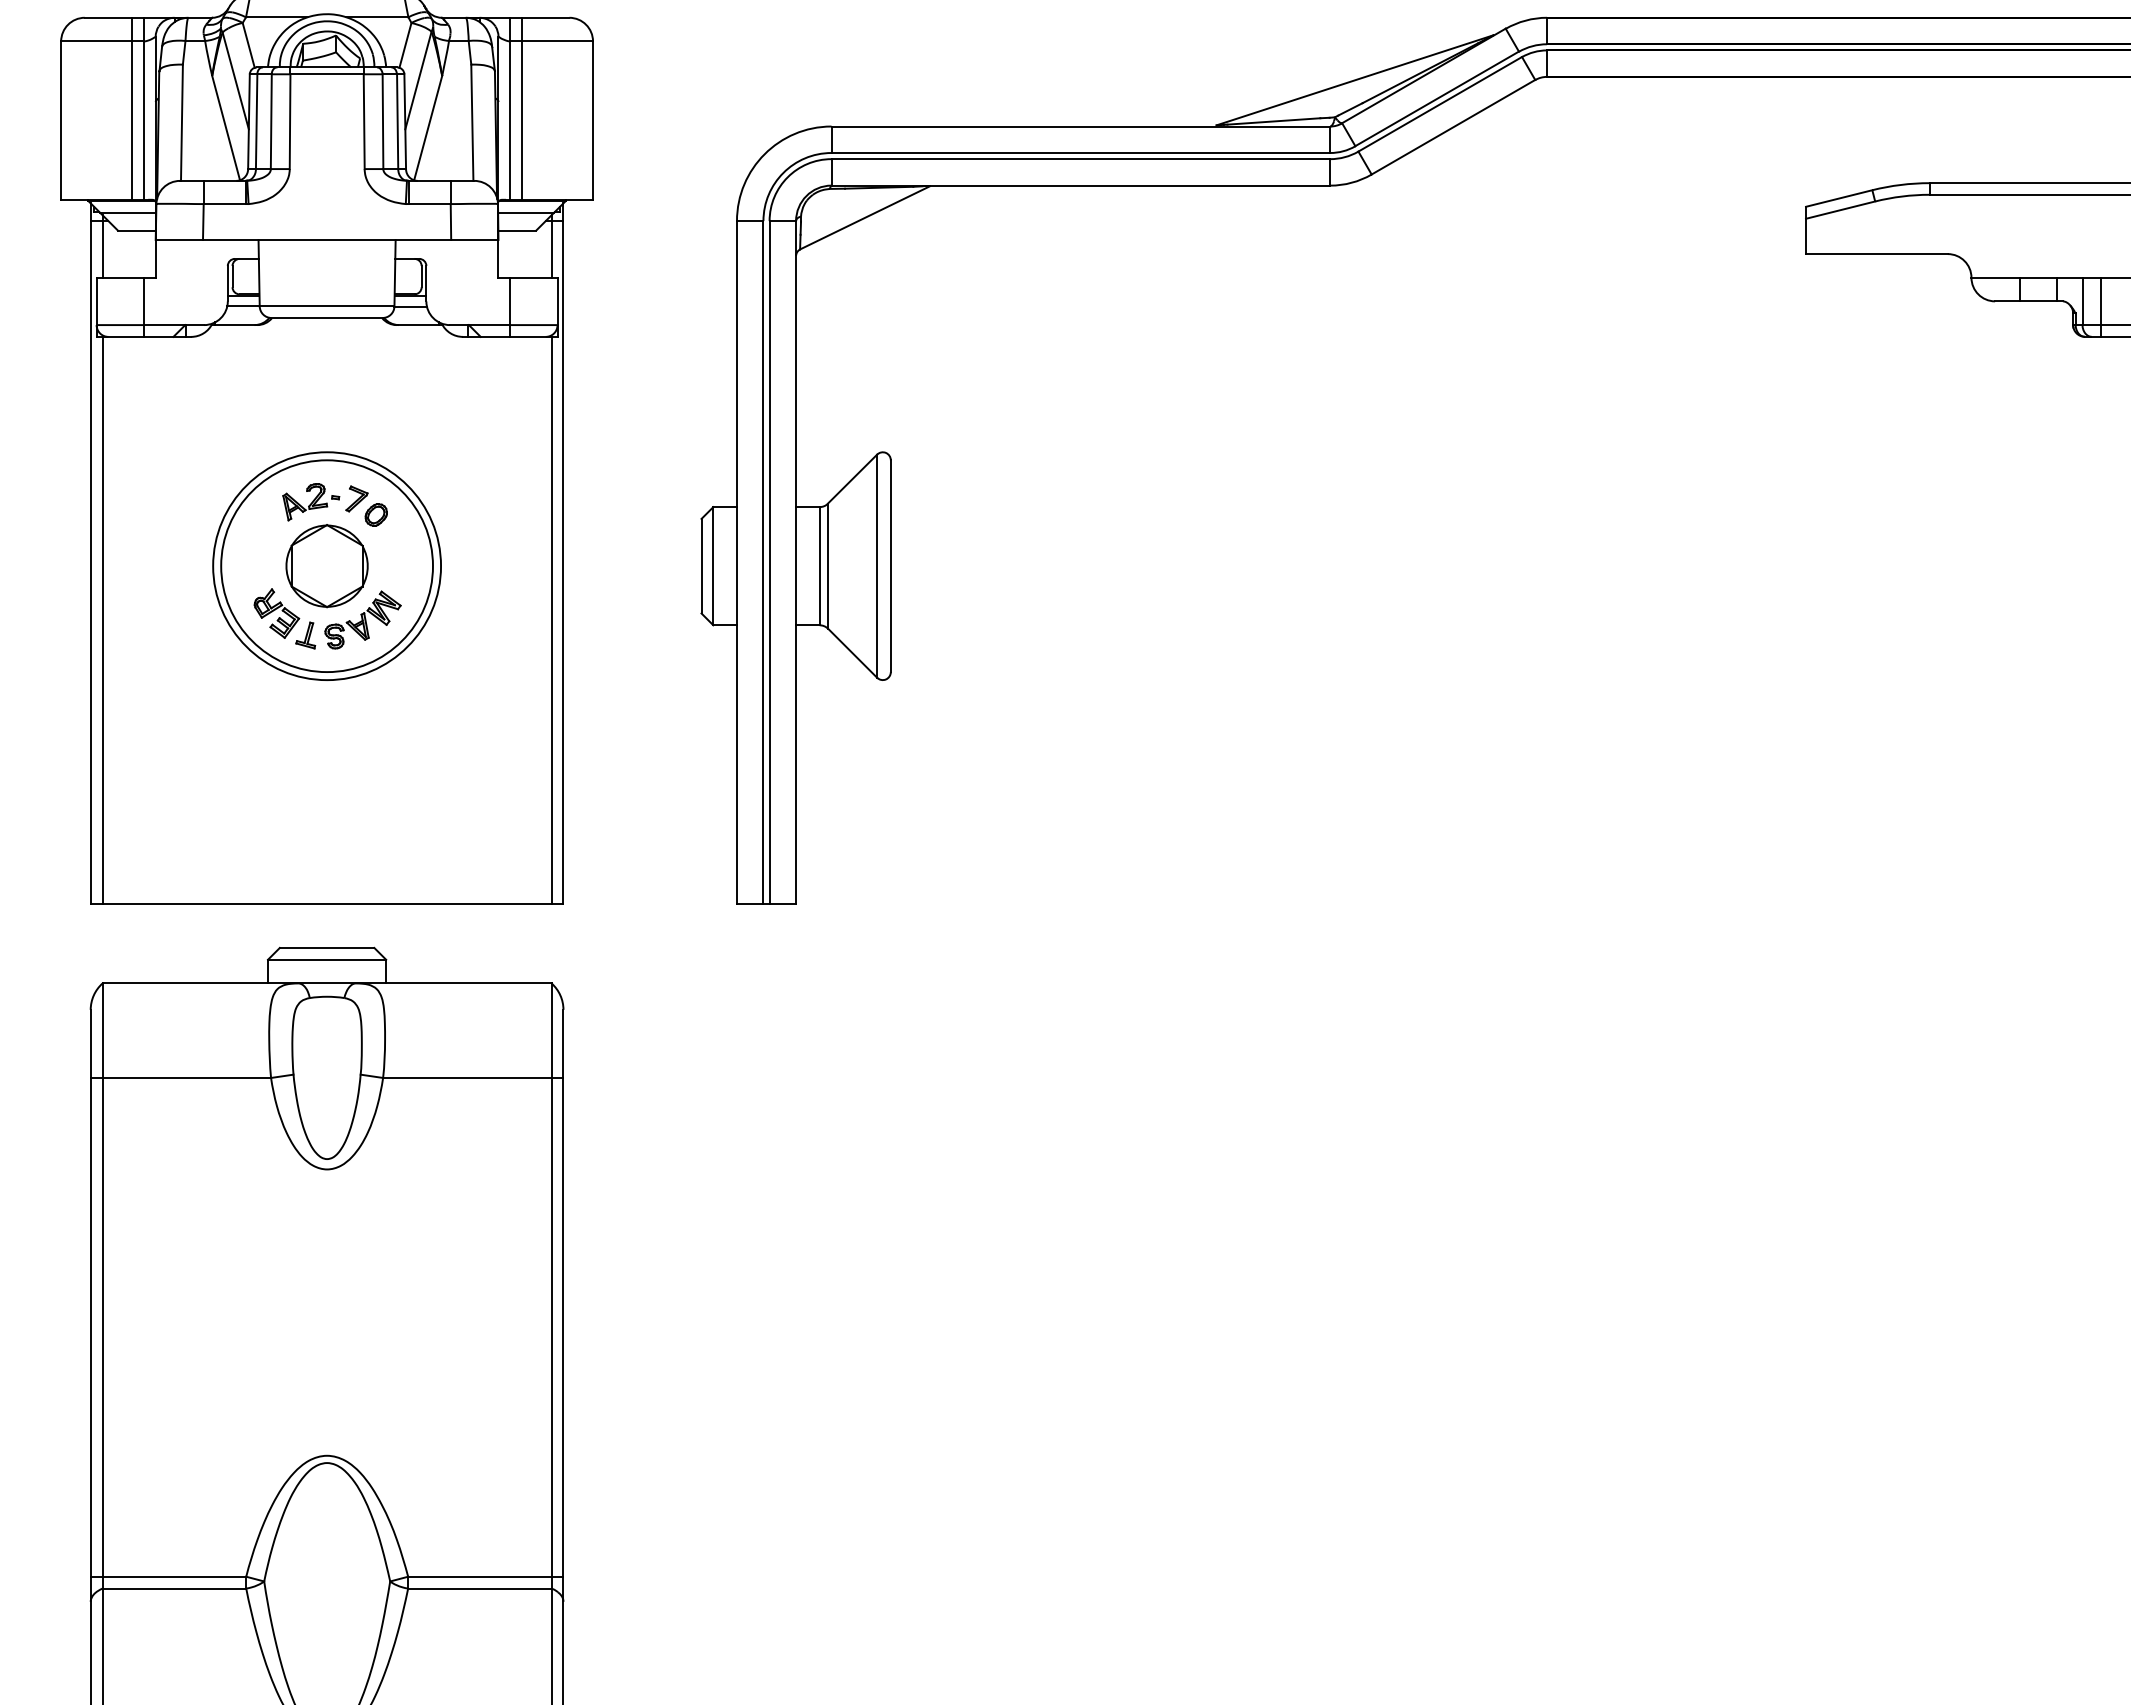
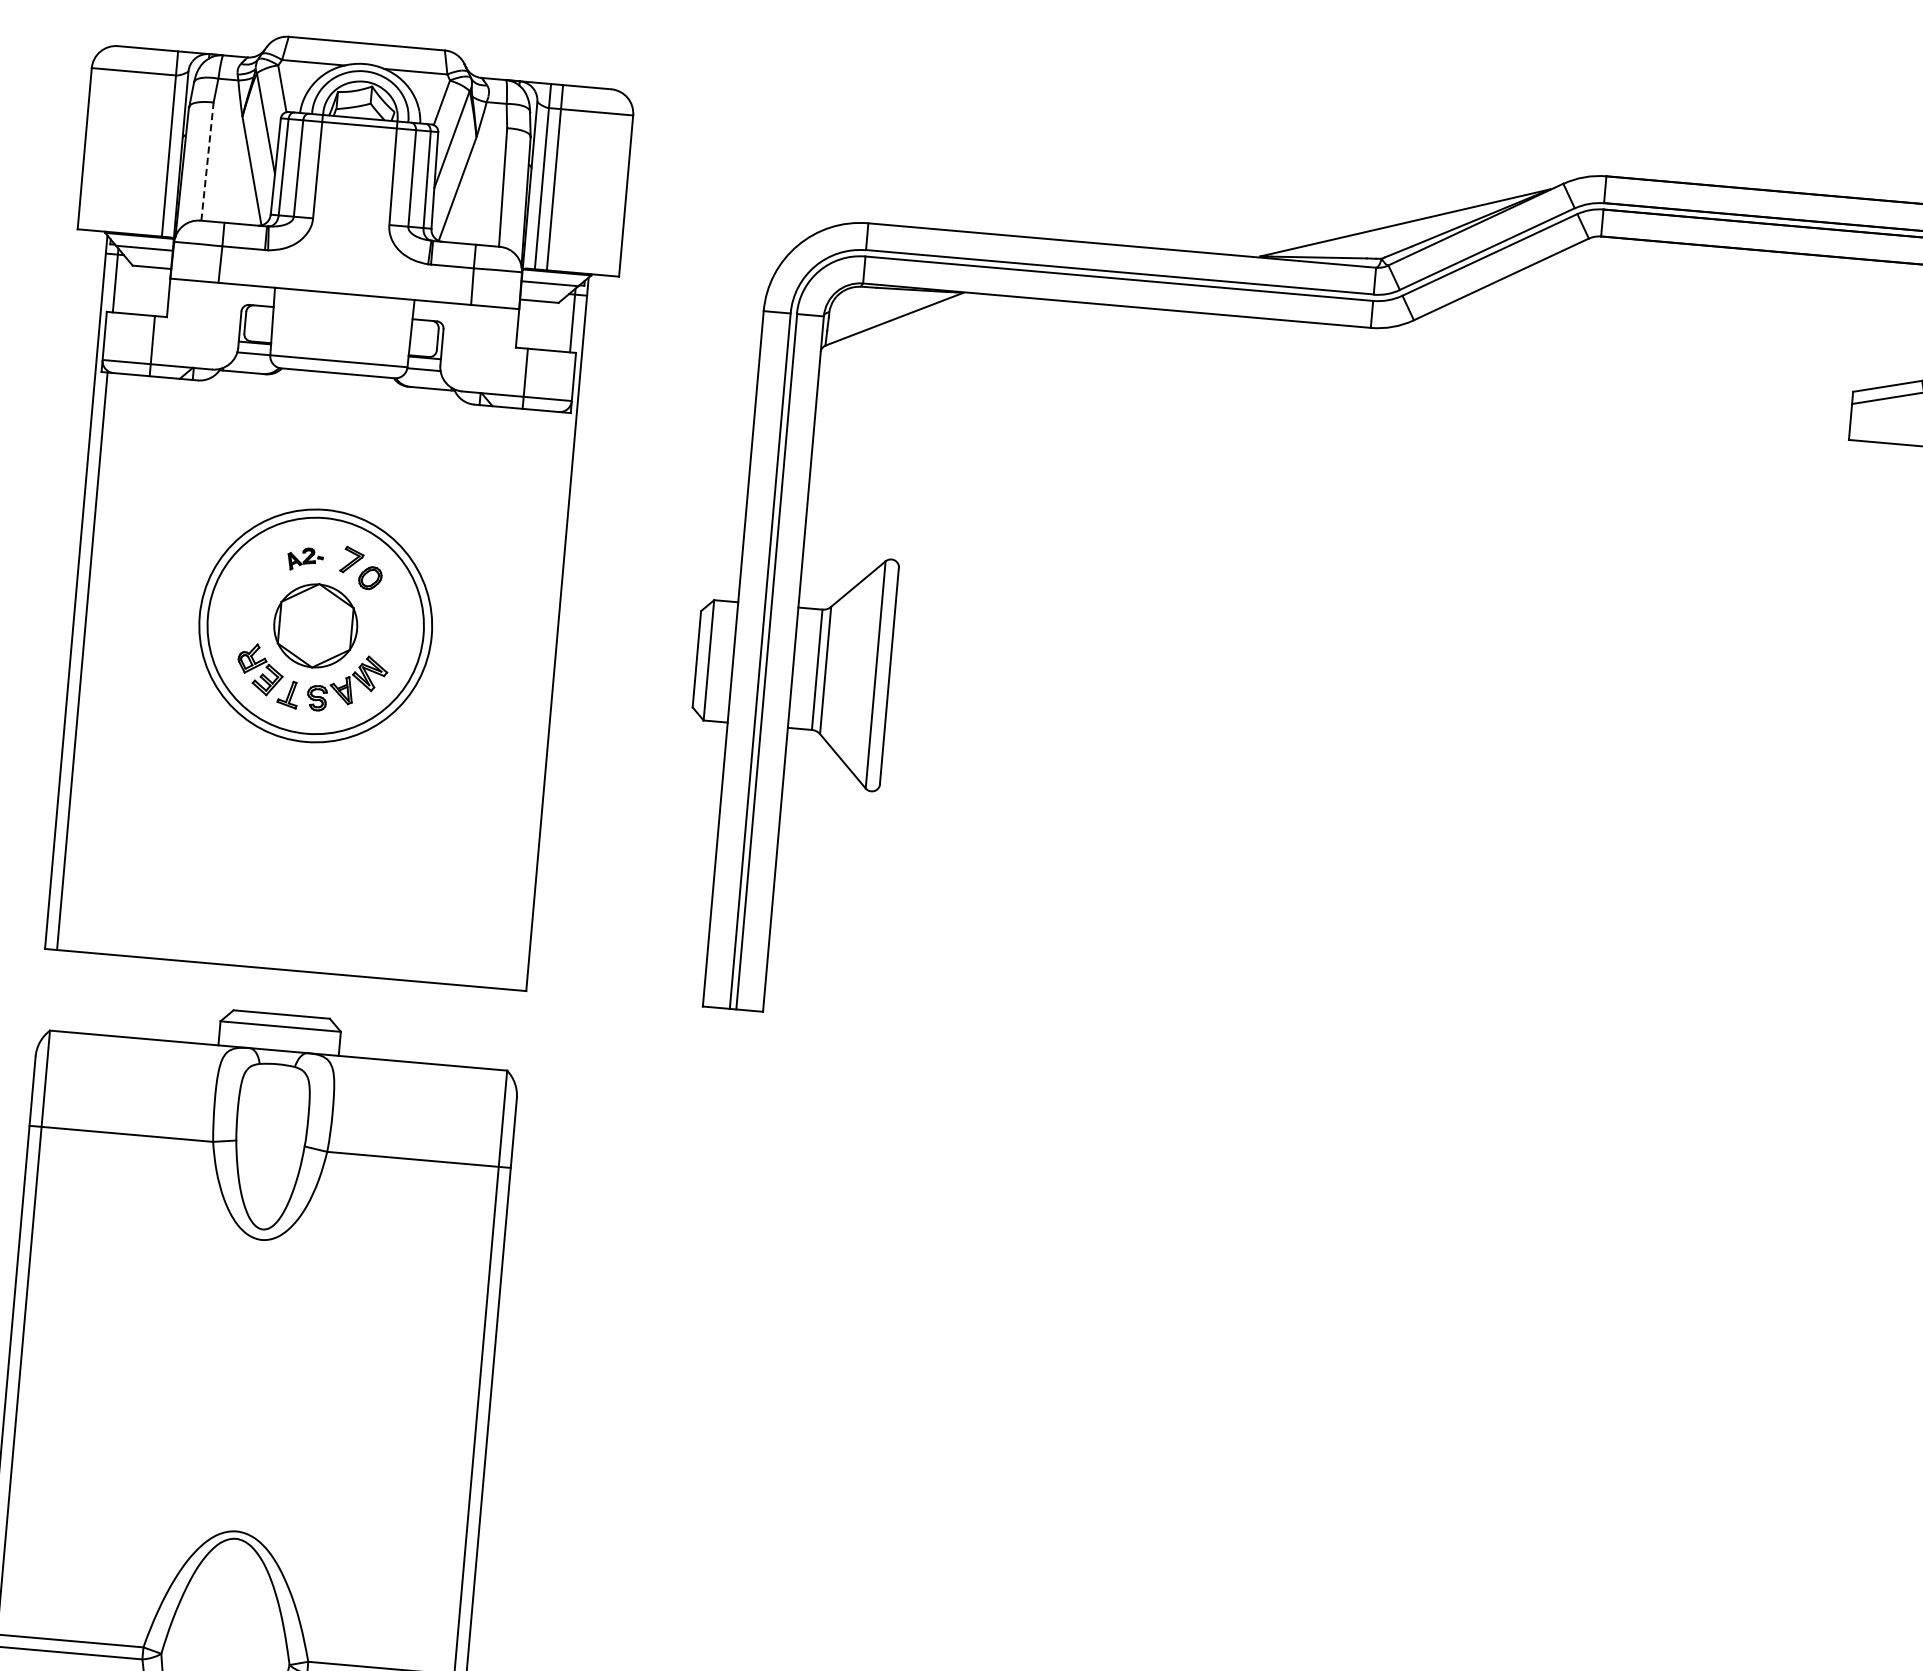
line: (132, 108) -> (158, 142), removed
line: (181, 122) -> (207, 161), solid -> dashed
part: (311, 502) -> (305, 559), size x0.6
line: (551, 620) -> (539, 701), removed

